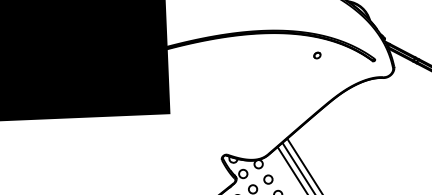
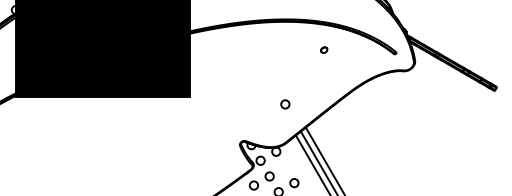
part: (317, 54) -> (324, 49), moved
circle: (268, 179) -> (285, 104), moved

